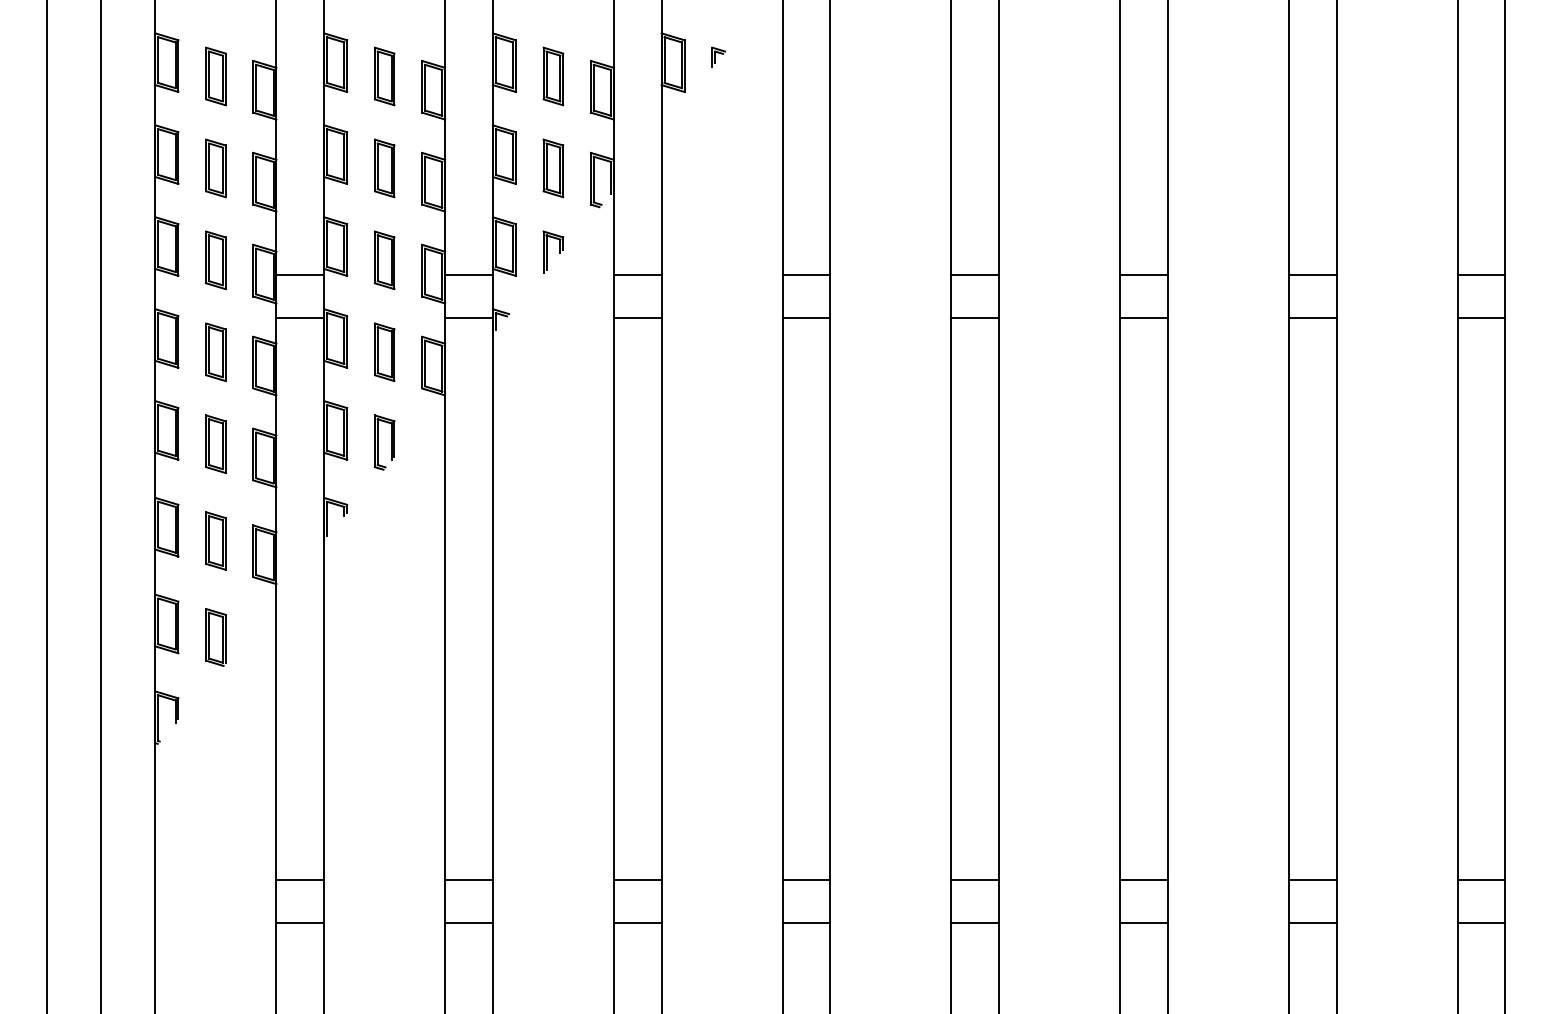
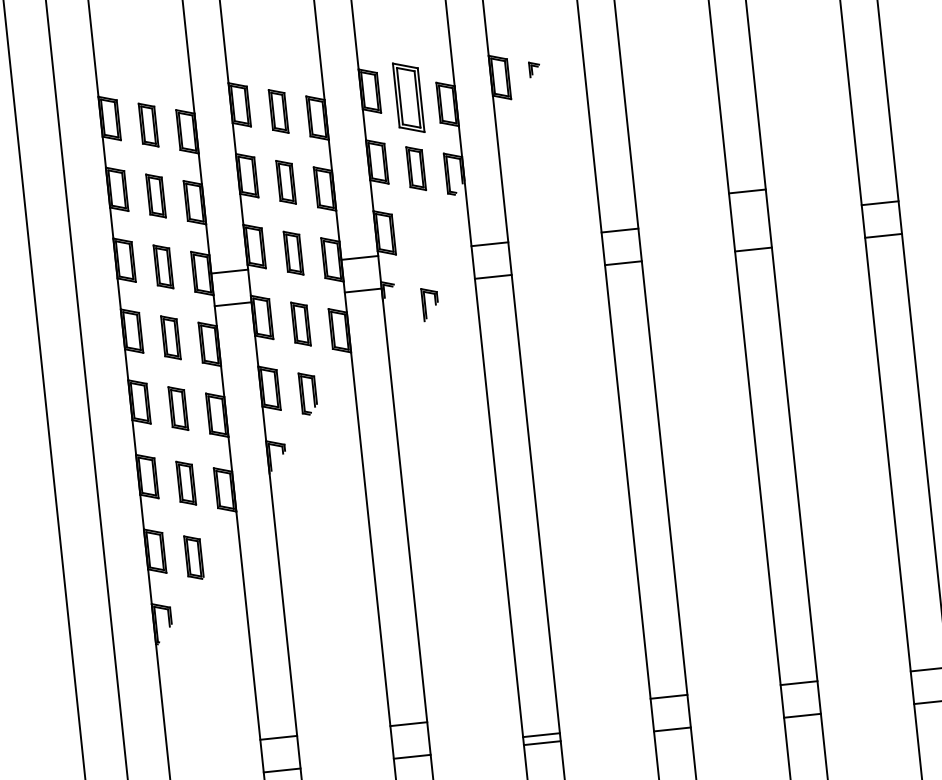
part: (553, 76) -> (408, 97), size x1.6
part: (553, 251) -> (430, 303), moved
line: (975, 275) -> (747, 191), moved
line: (637, 880) -> (541, 735), moved

